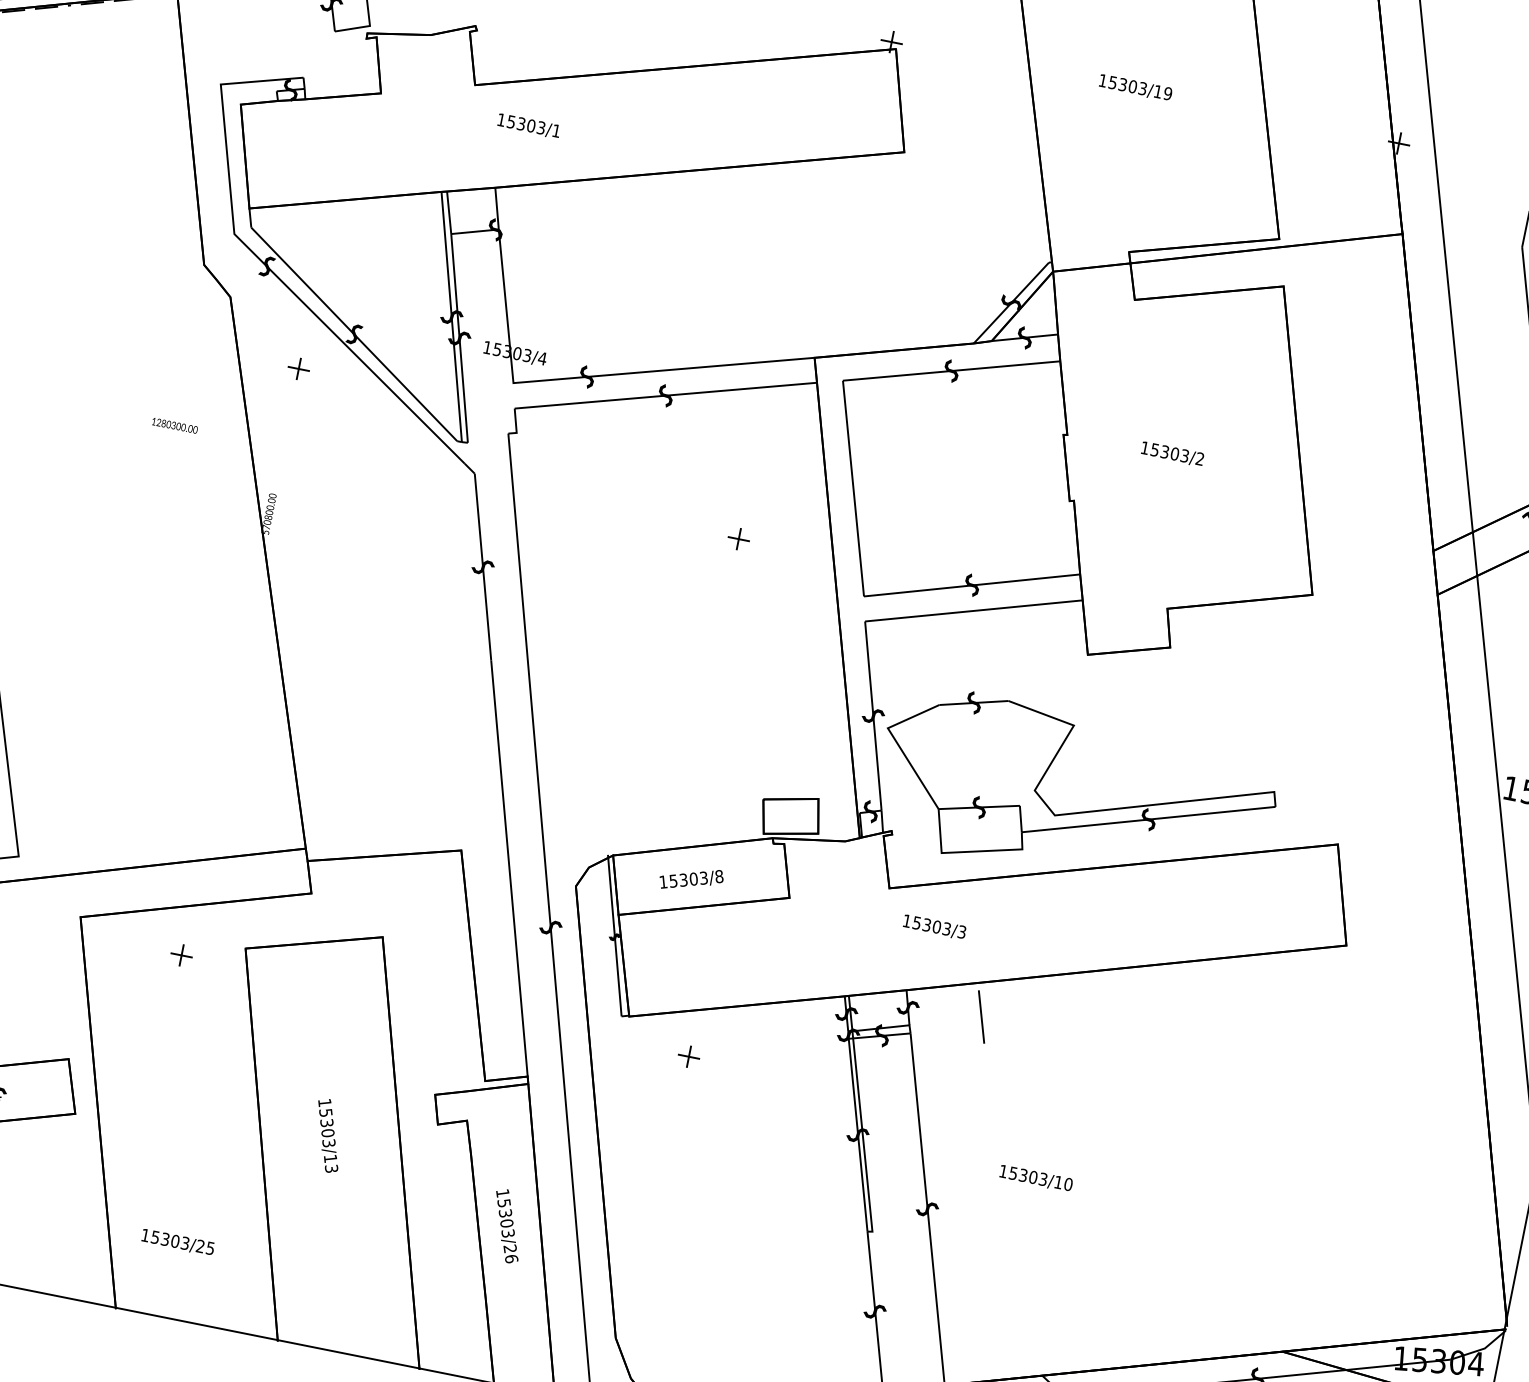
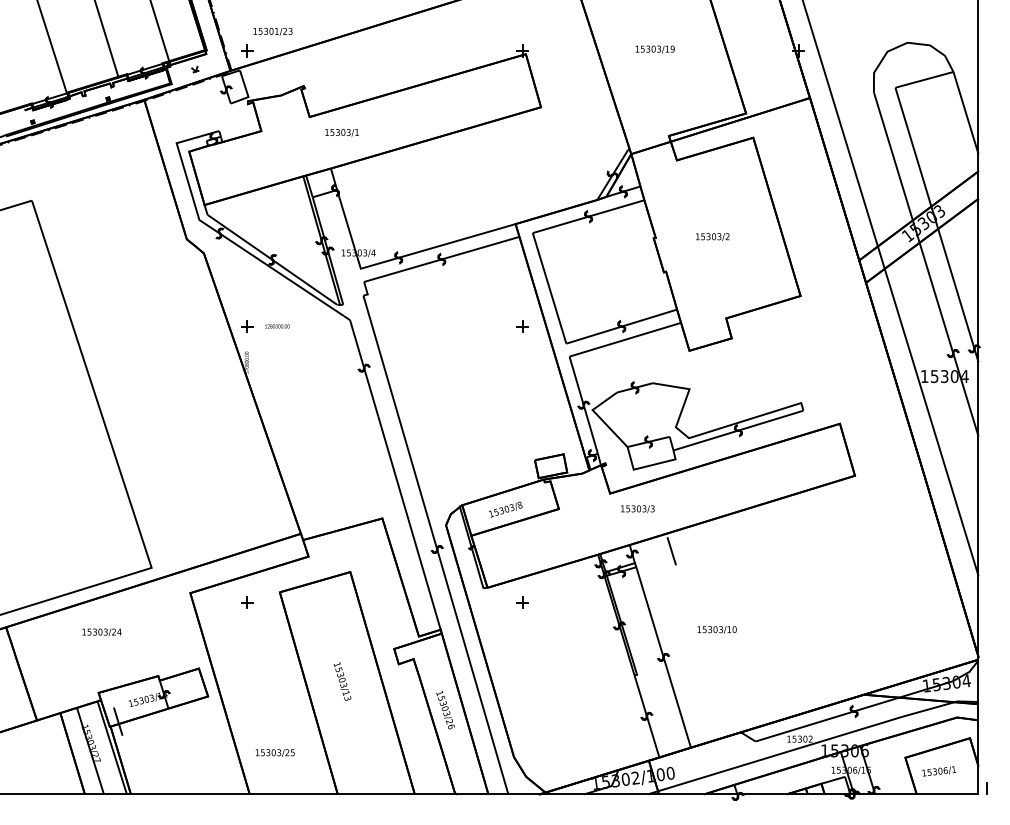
part: (299, 368) -> (247, 326), moved
text: (175, 425) -> (277, 326), moved
part: (738, 538) -> (522, 326), moved

